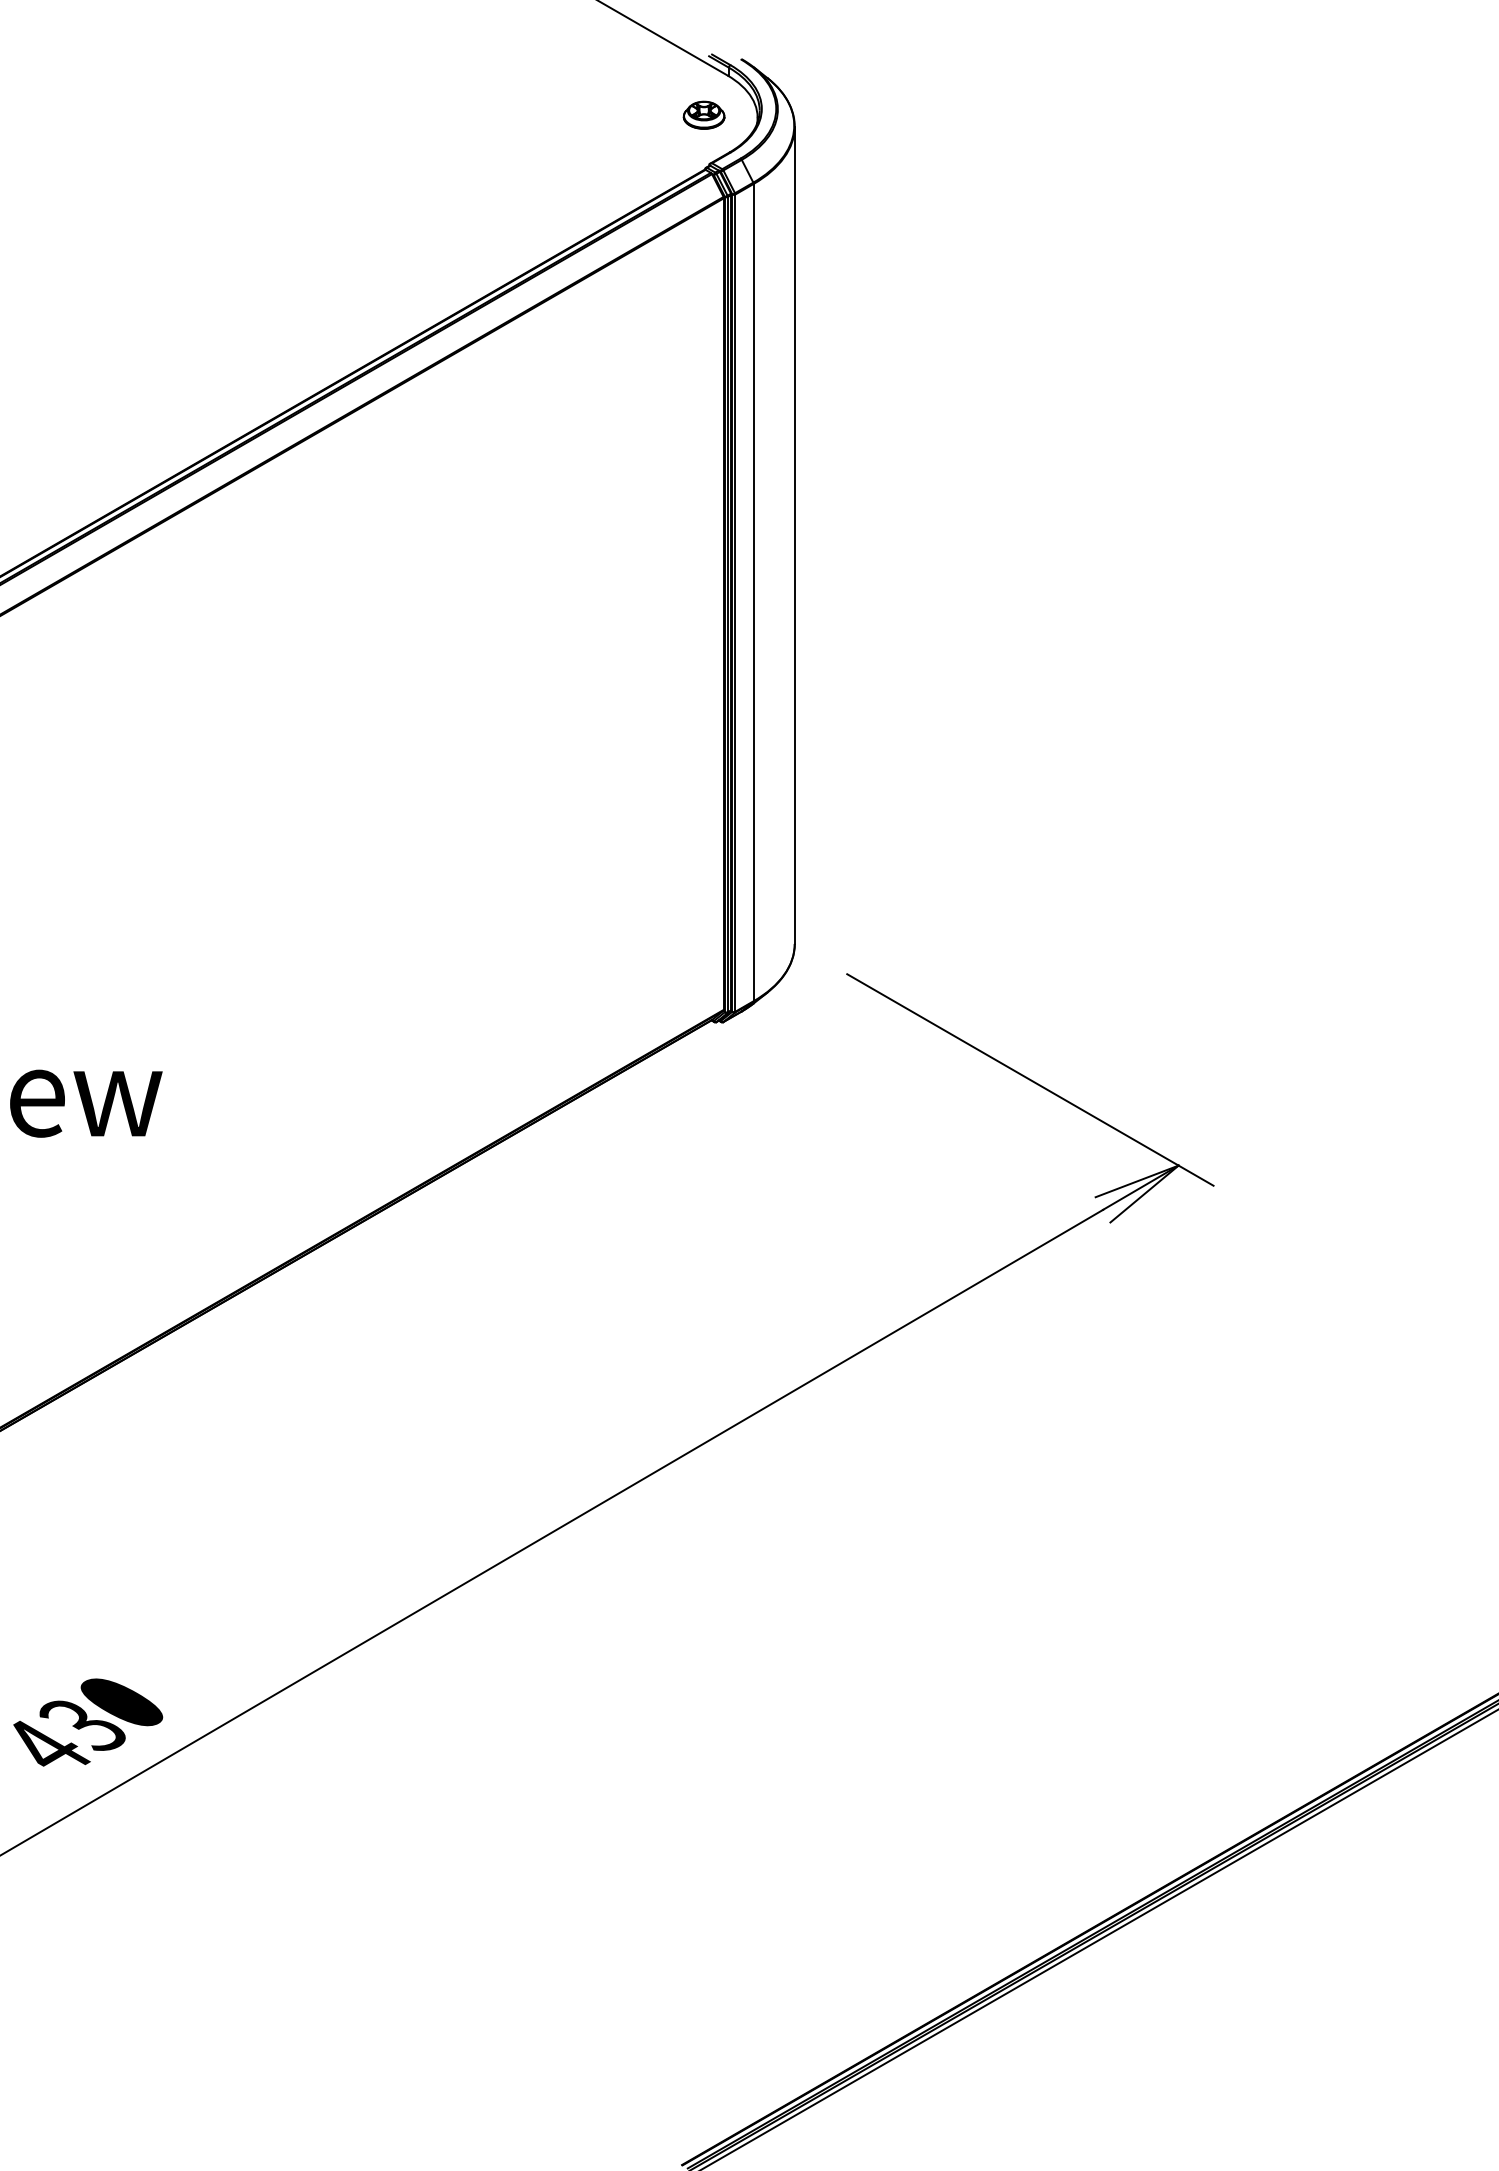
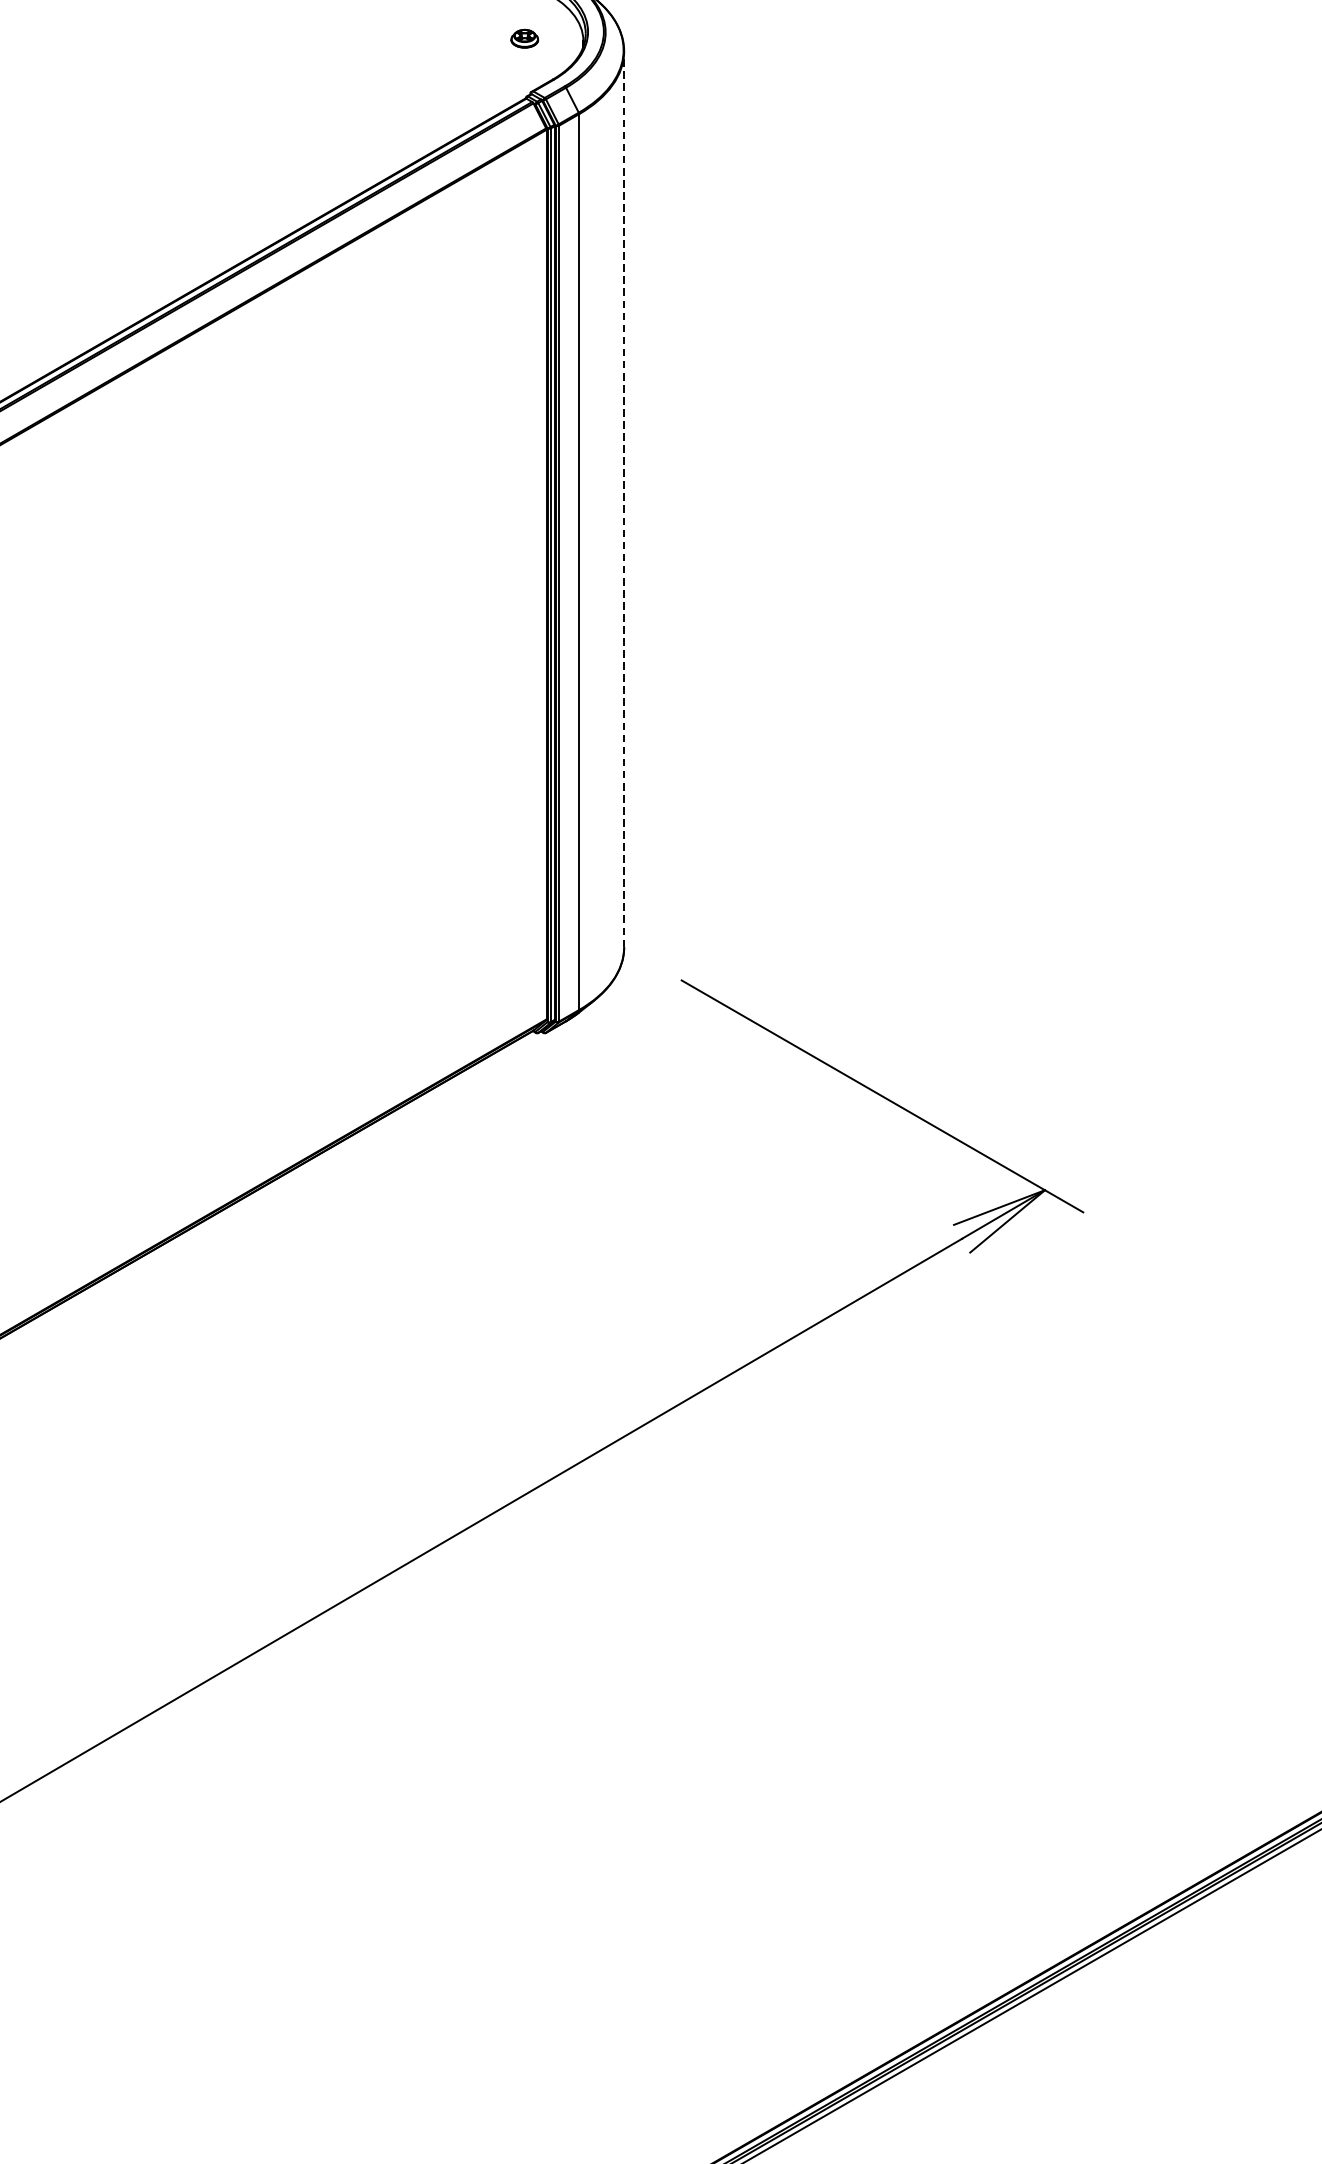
part: (703, 114) -> (524, 38), size x0.6
line: (794, 535) -> (623, 499), solid -> dashed

